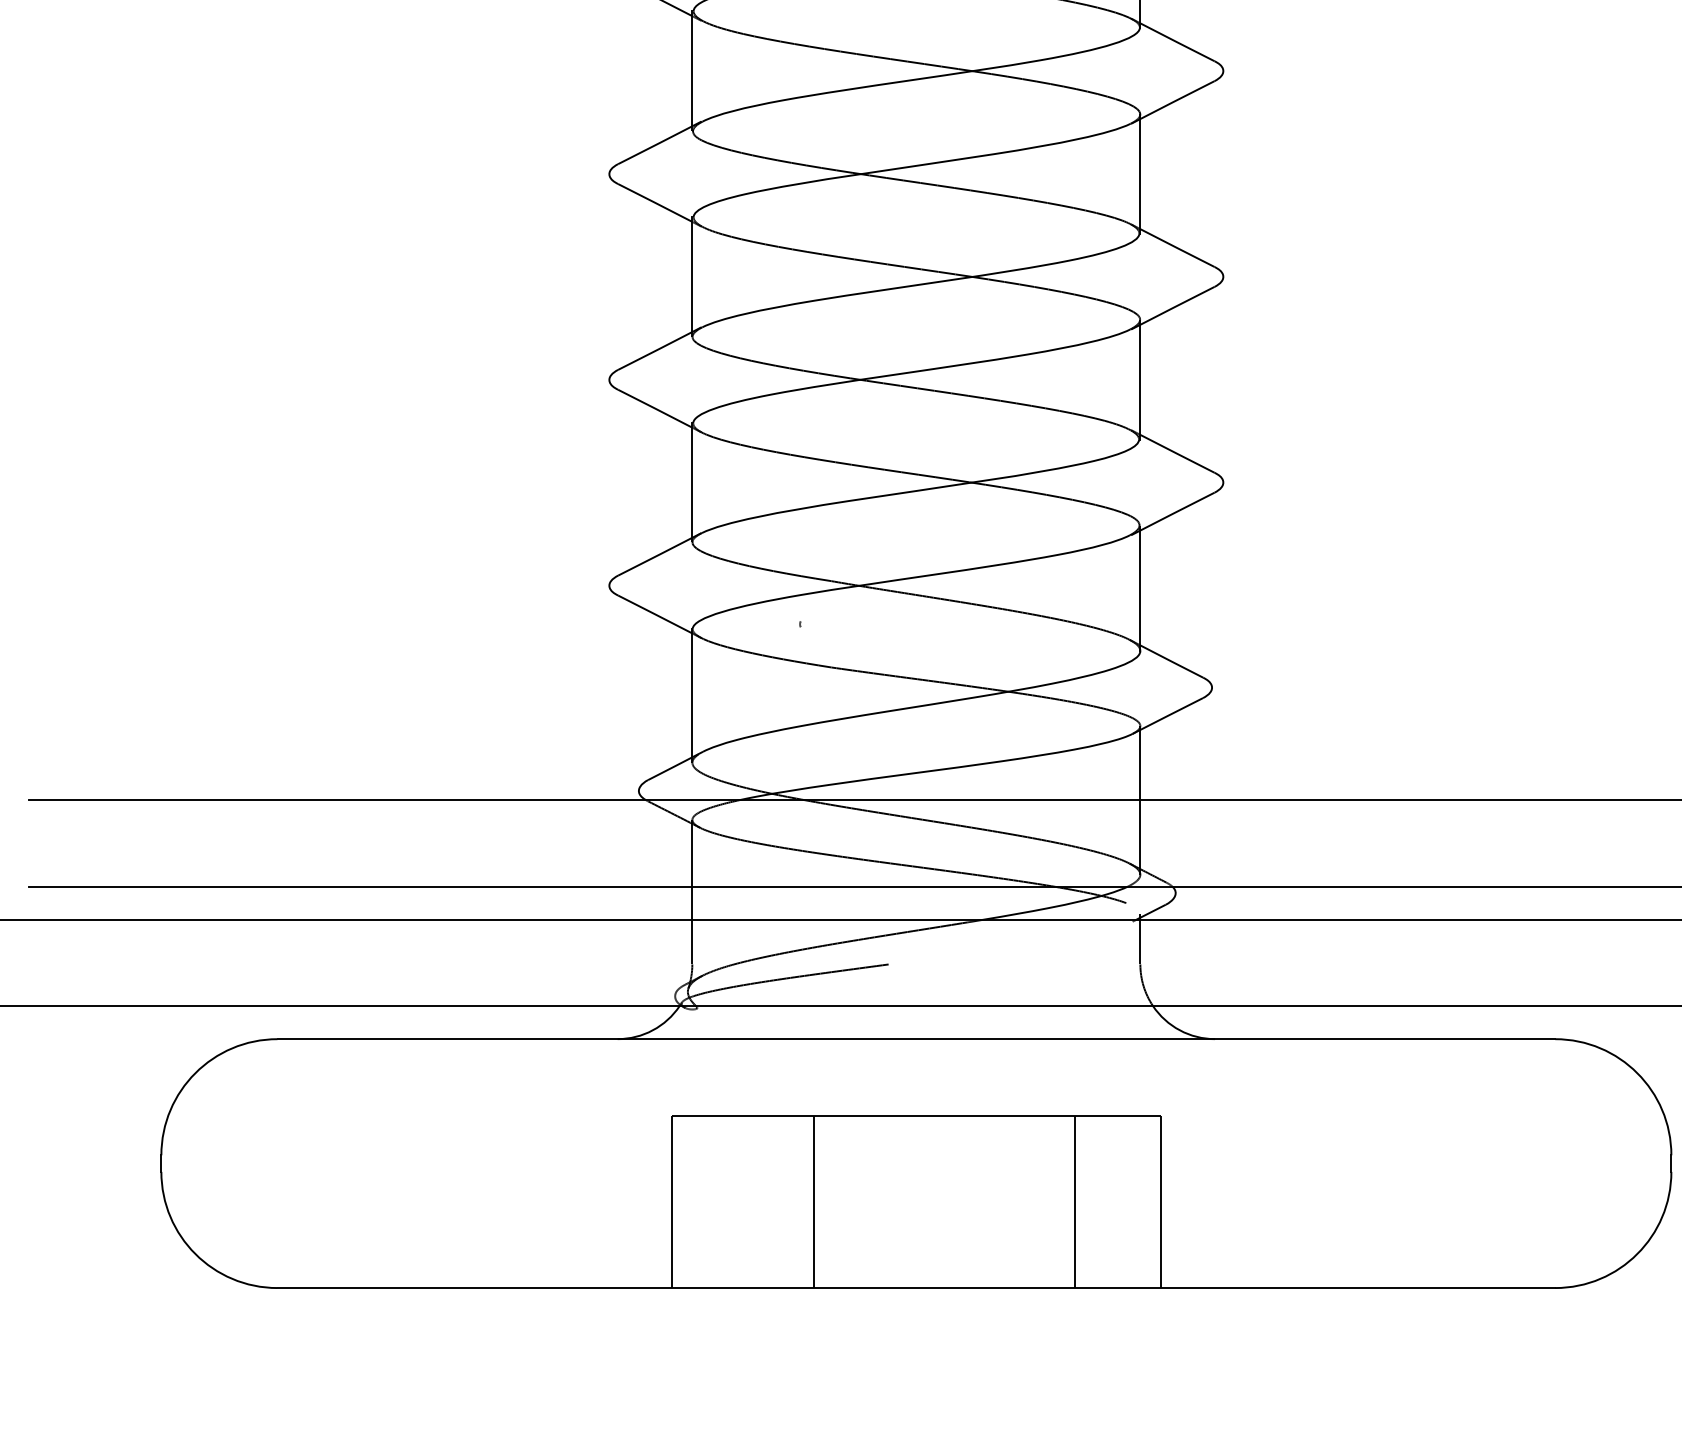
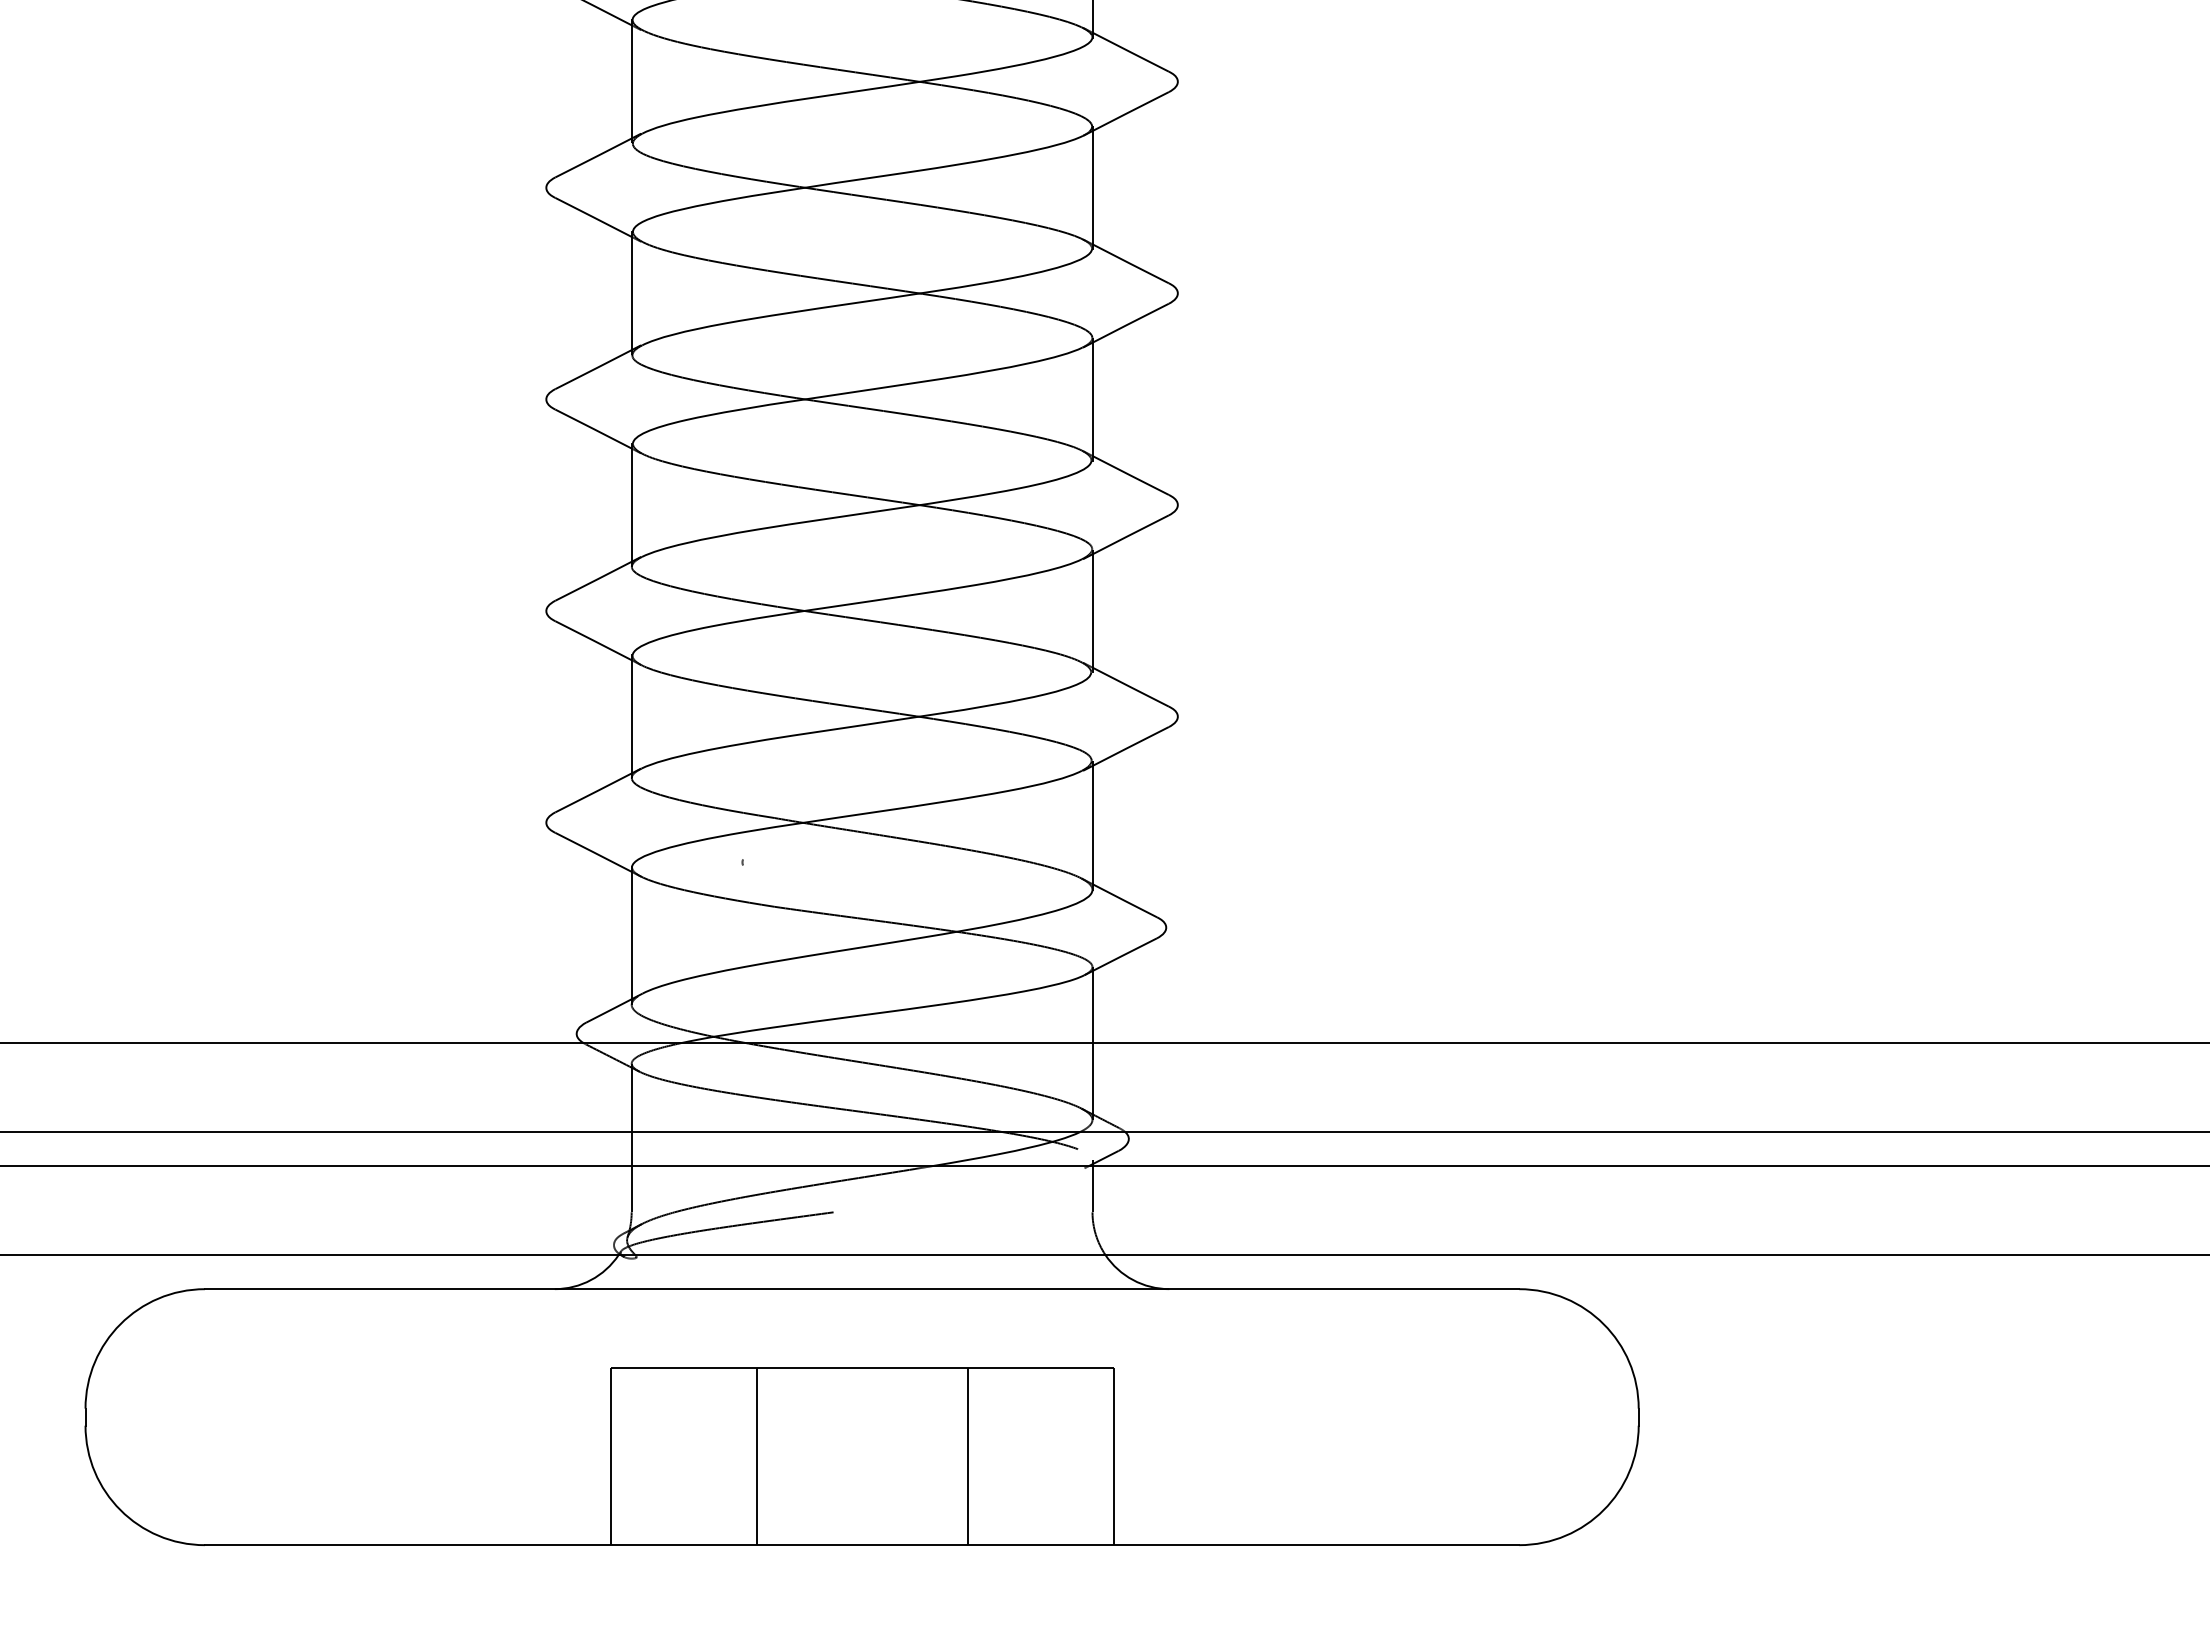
line: (1075, 1201) -> (967, 1456), moved

